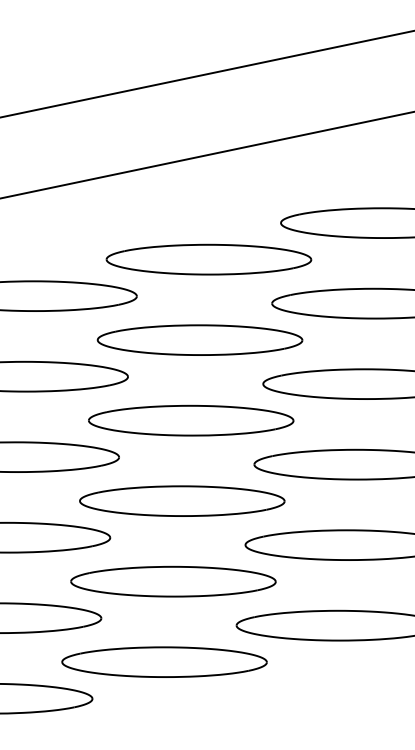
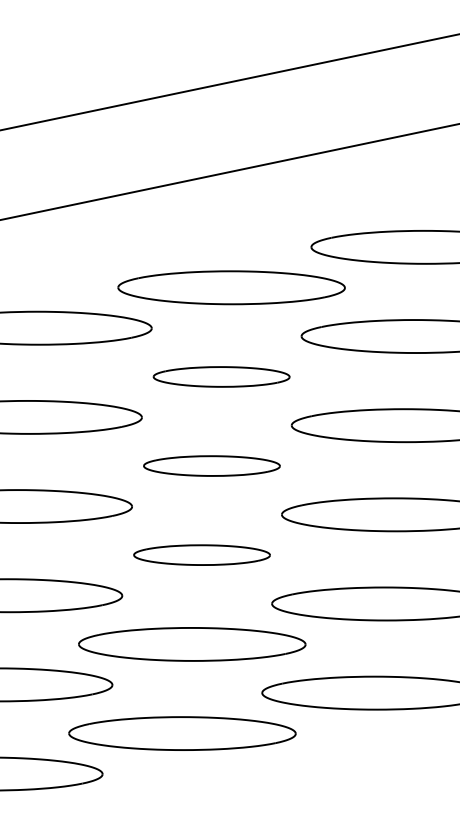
part: (199, 339) -> (221, 376), size x0.6
part: (190, 420) -> (211, 465), size x0.6
part: (181, 500) -> (201, 554), size x0.6

